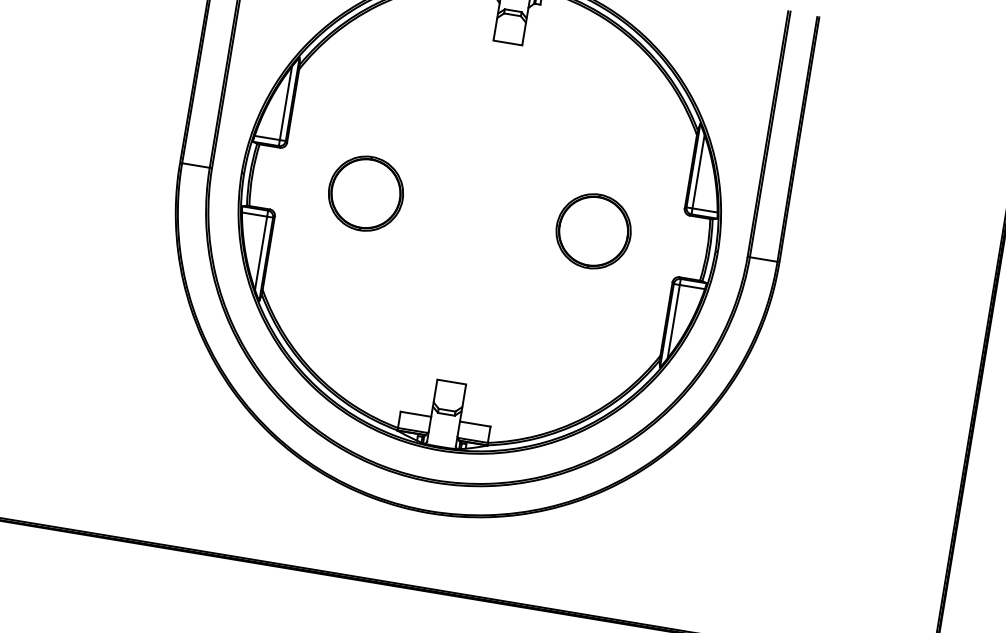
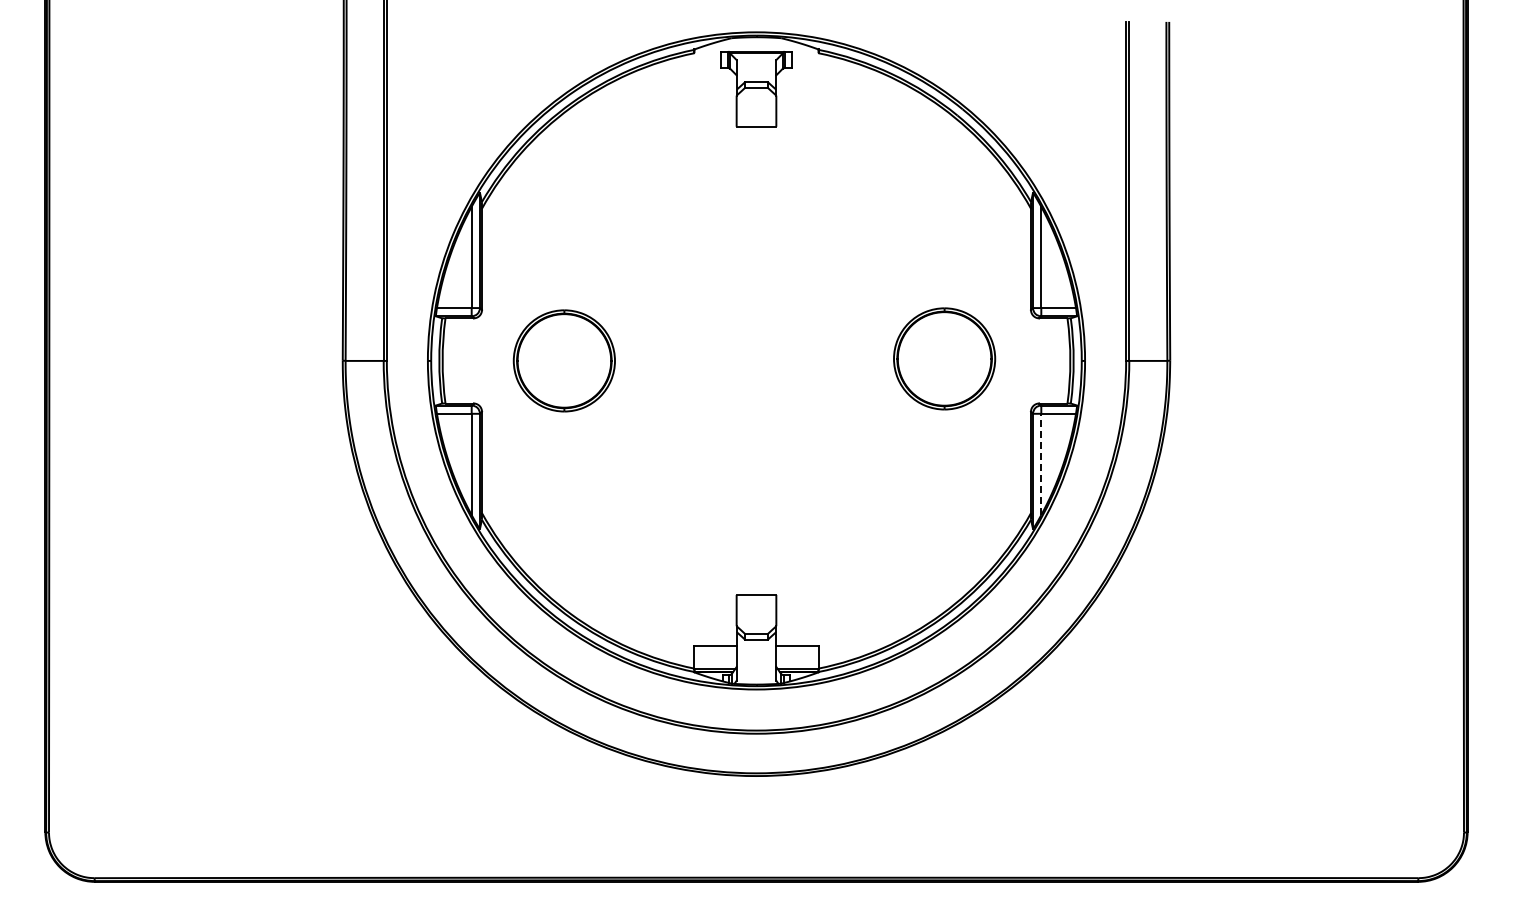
part: (365, 193) -> (563, 360), moved
part: (593, 231) -> (944, 358), moved
line: (673, 321) -> (1041, 464), solid -> dashed

